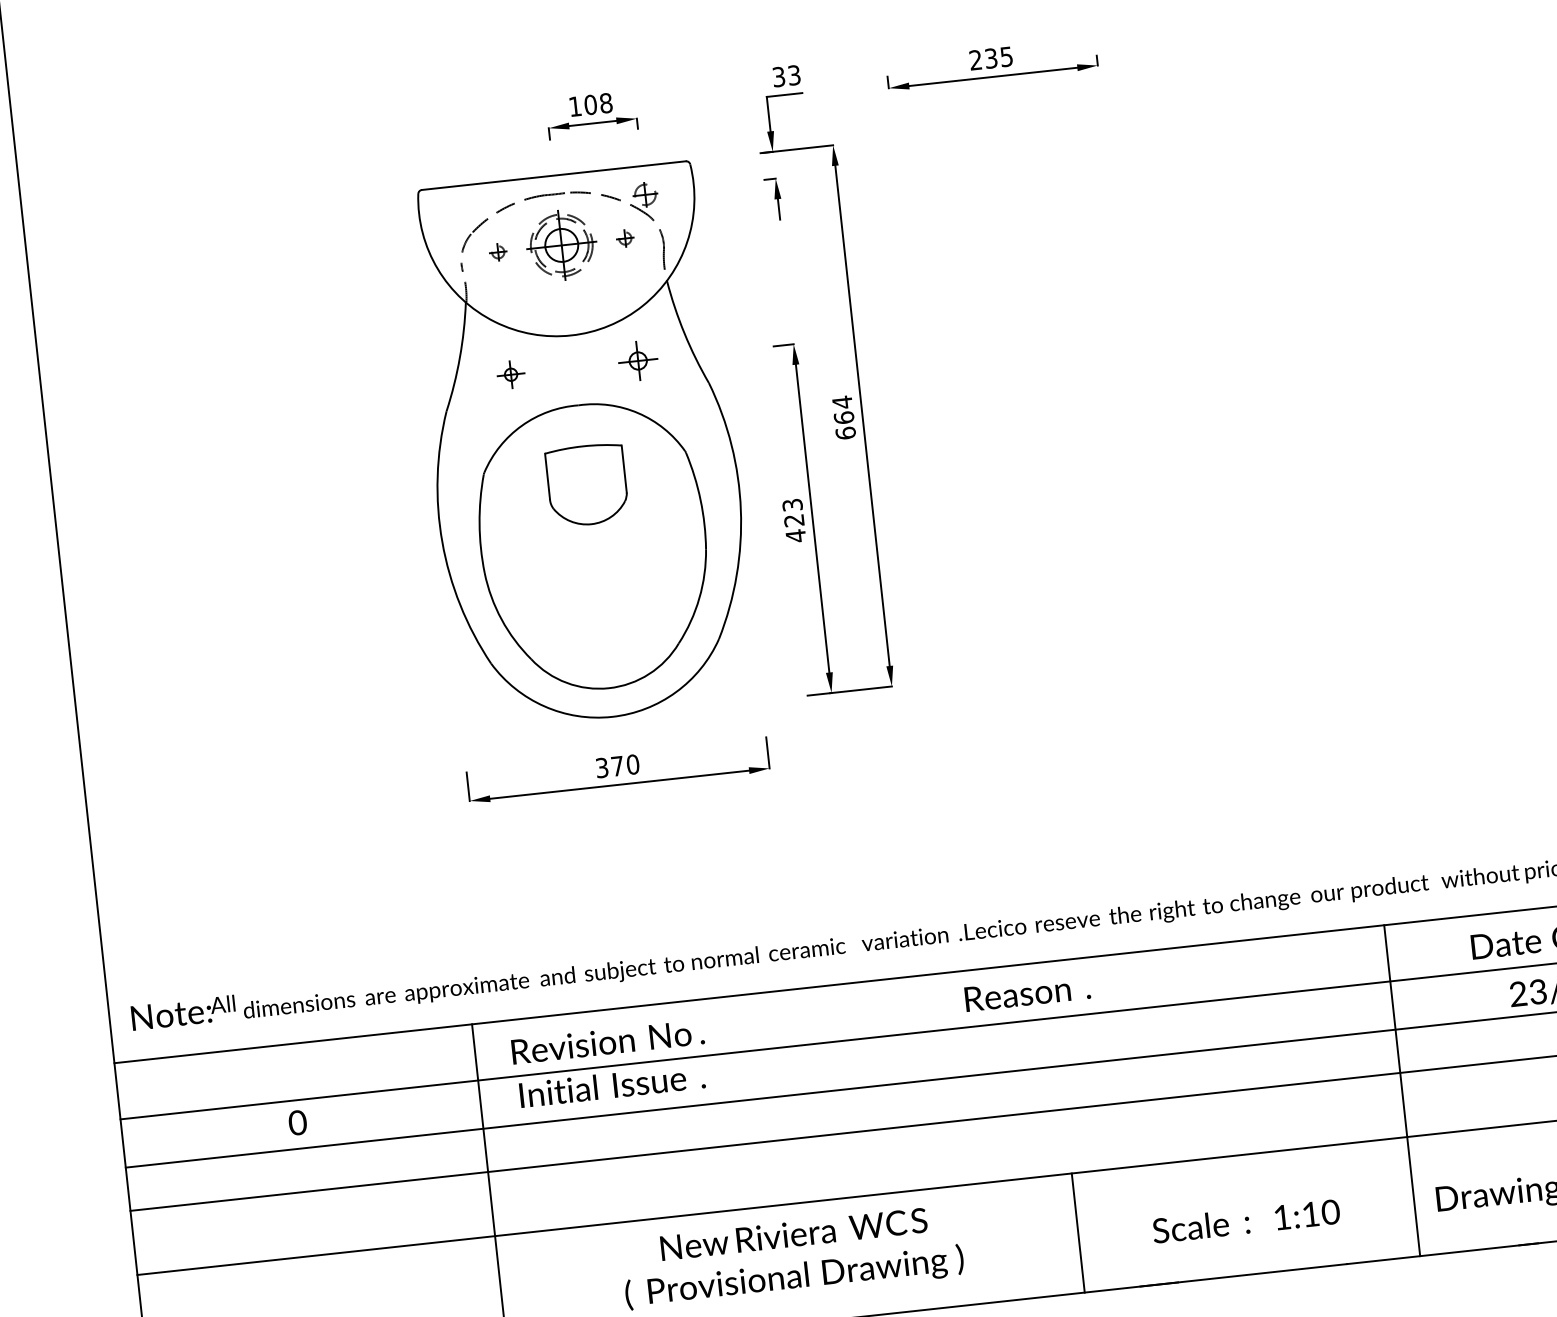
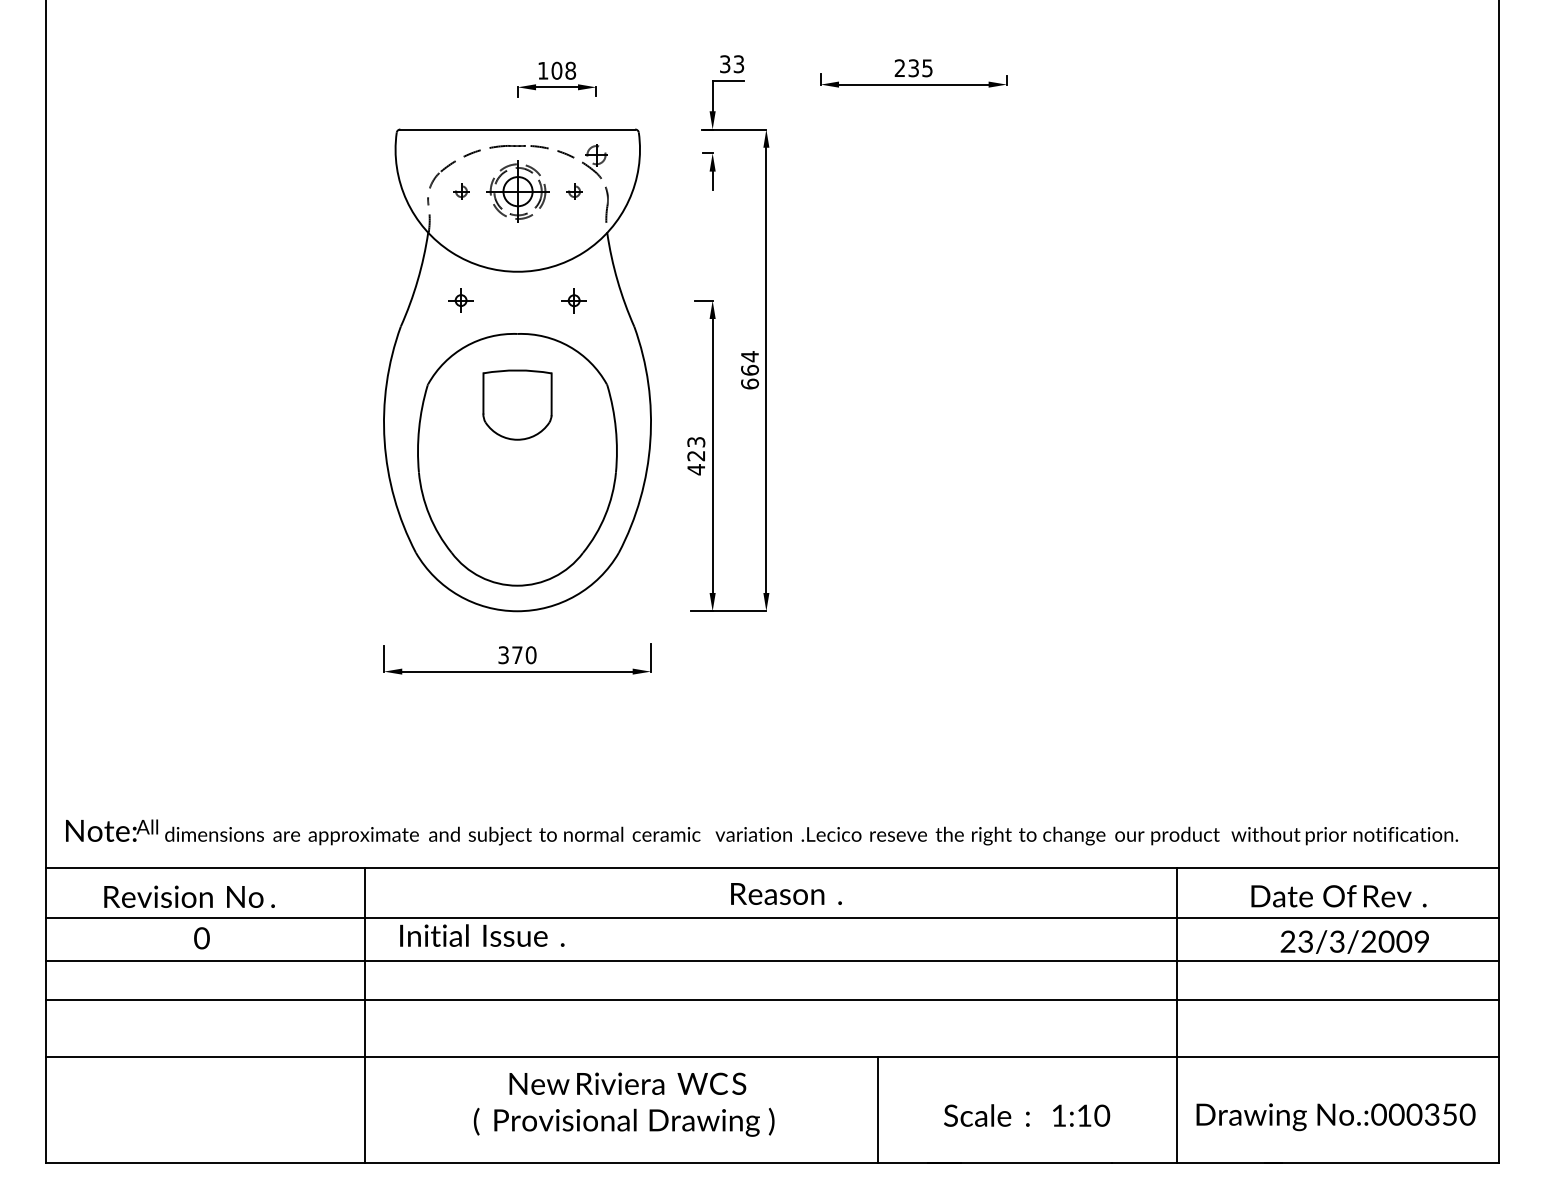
part: (637, 360) -> (573, 300), size x0.71
text: (1027, 992) -> (786, 893), moved
text: (607, 1041) -> (189, 896), moved

